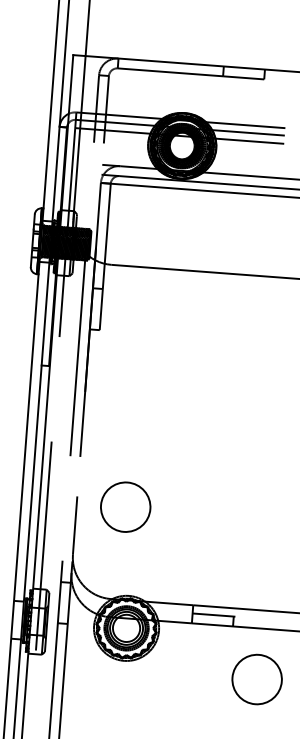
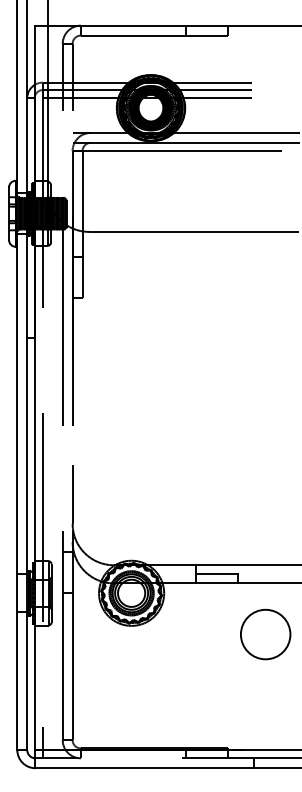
circle: (125, 507) -> (121, 472), removed

